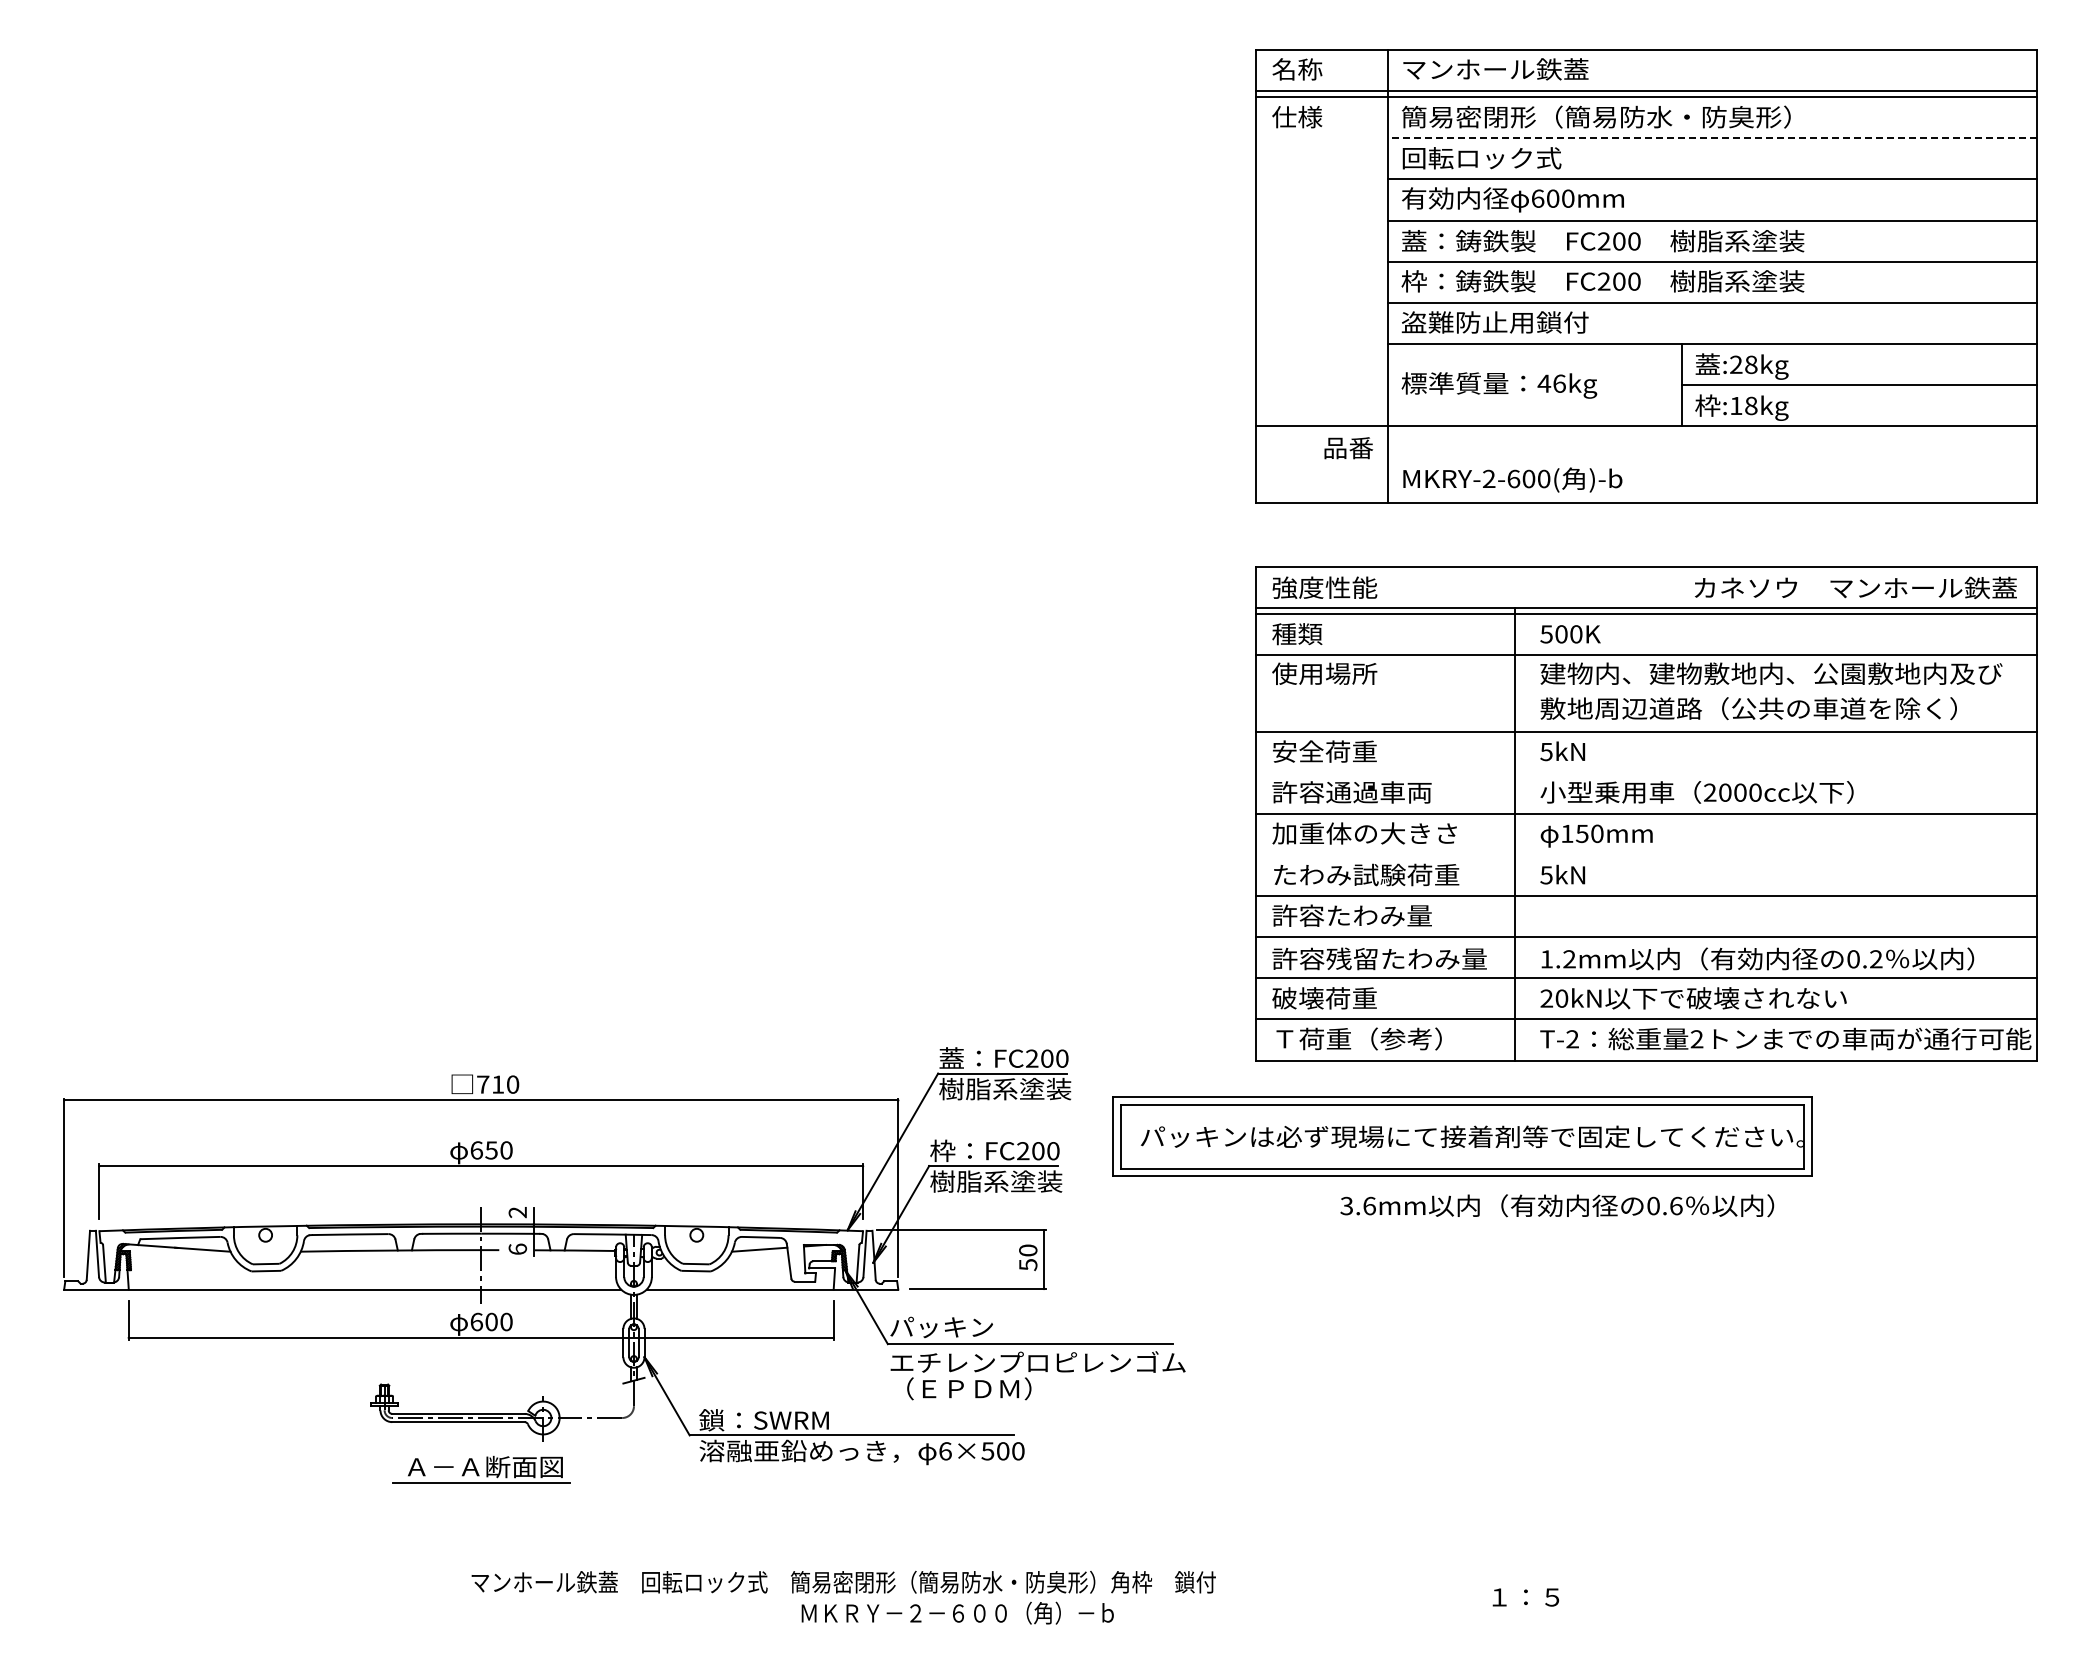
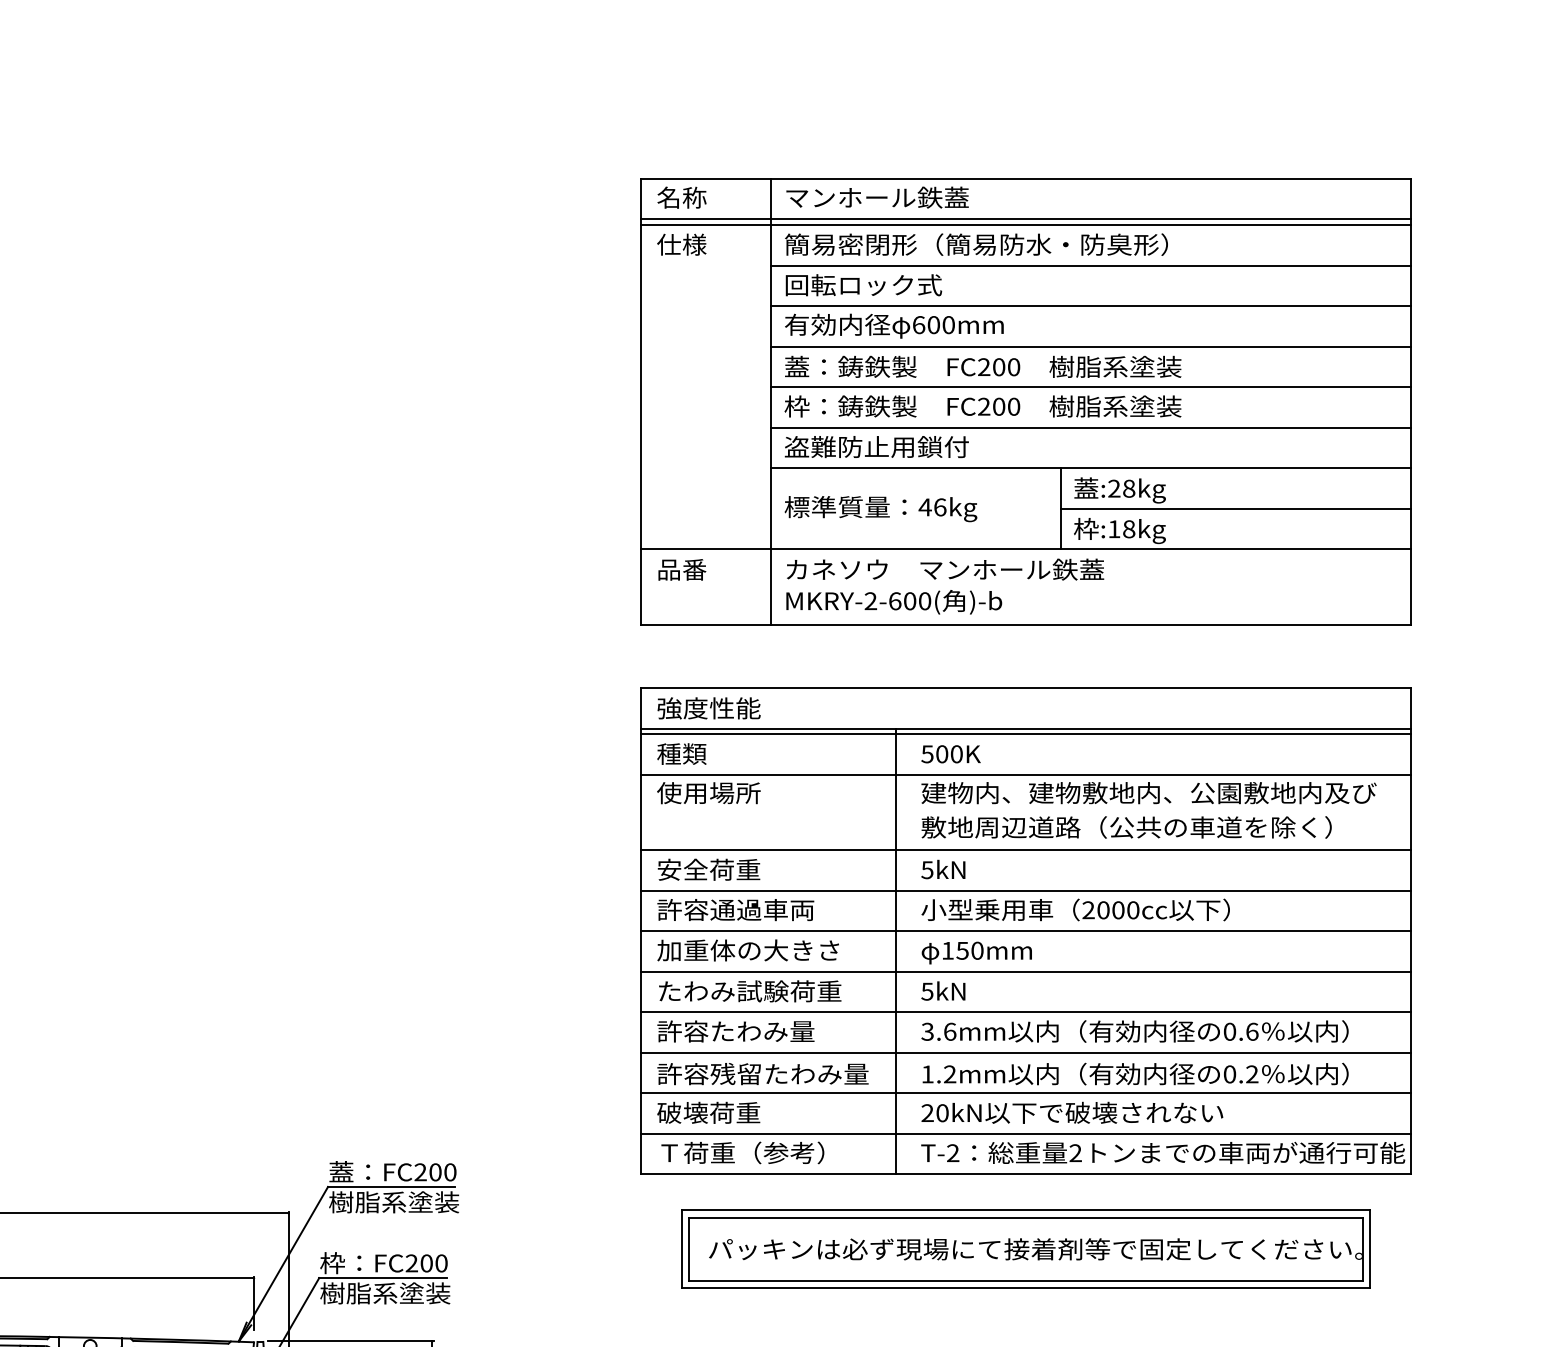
line: (1712, 138) -> (1090, 265), dashed -> solid
text: (1348, 448) -> (682, 570), moved
text: (1855, 587) -> (945, 569), moved
line: (1646, 772) -> (1025, 890), added
line: (1646, 854) -> (1025, 971), added
part: (1462, 1136) -> (1025, 1248), moved
text: (1557, 1205) -> (1135, 1031), moved

